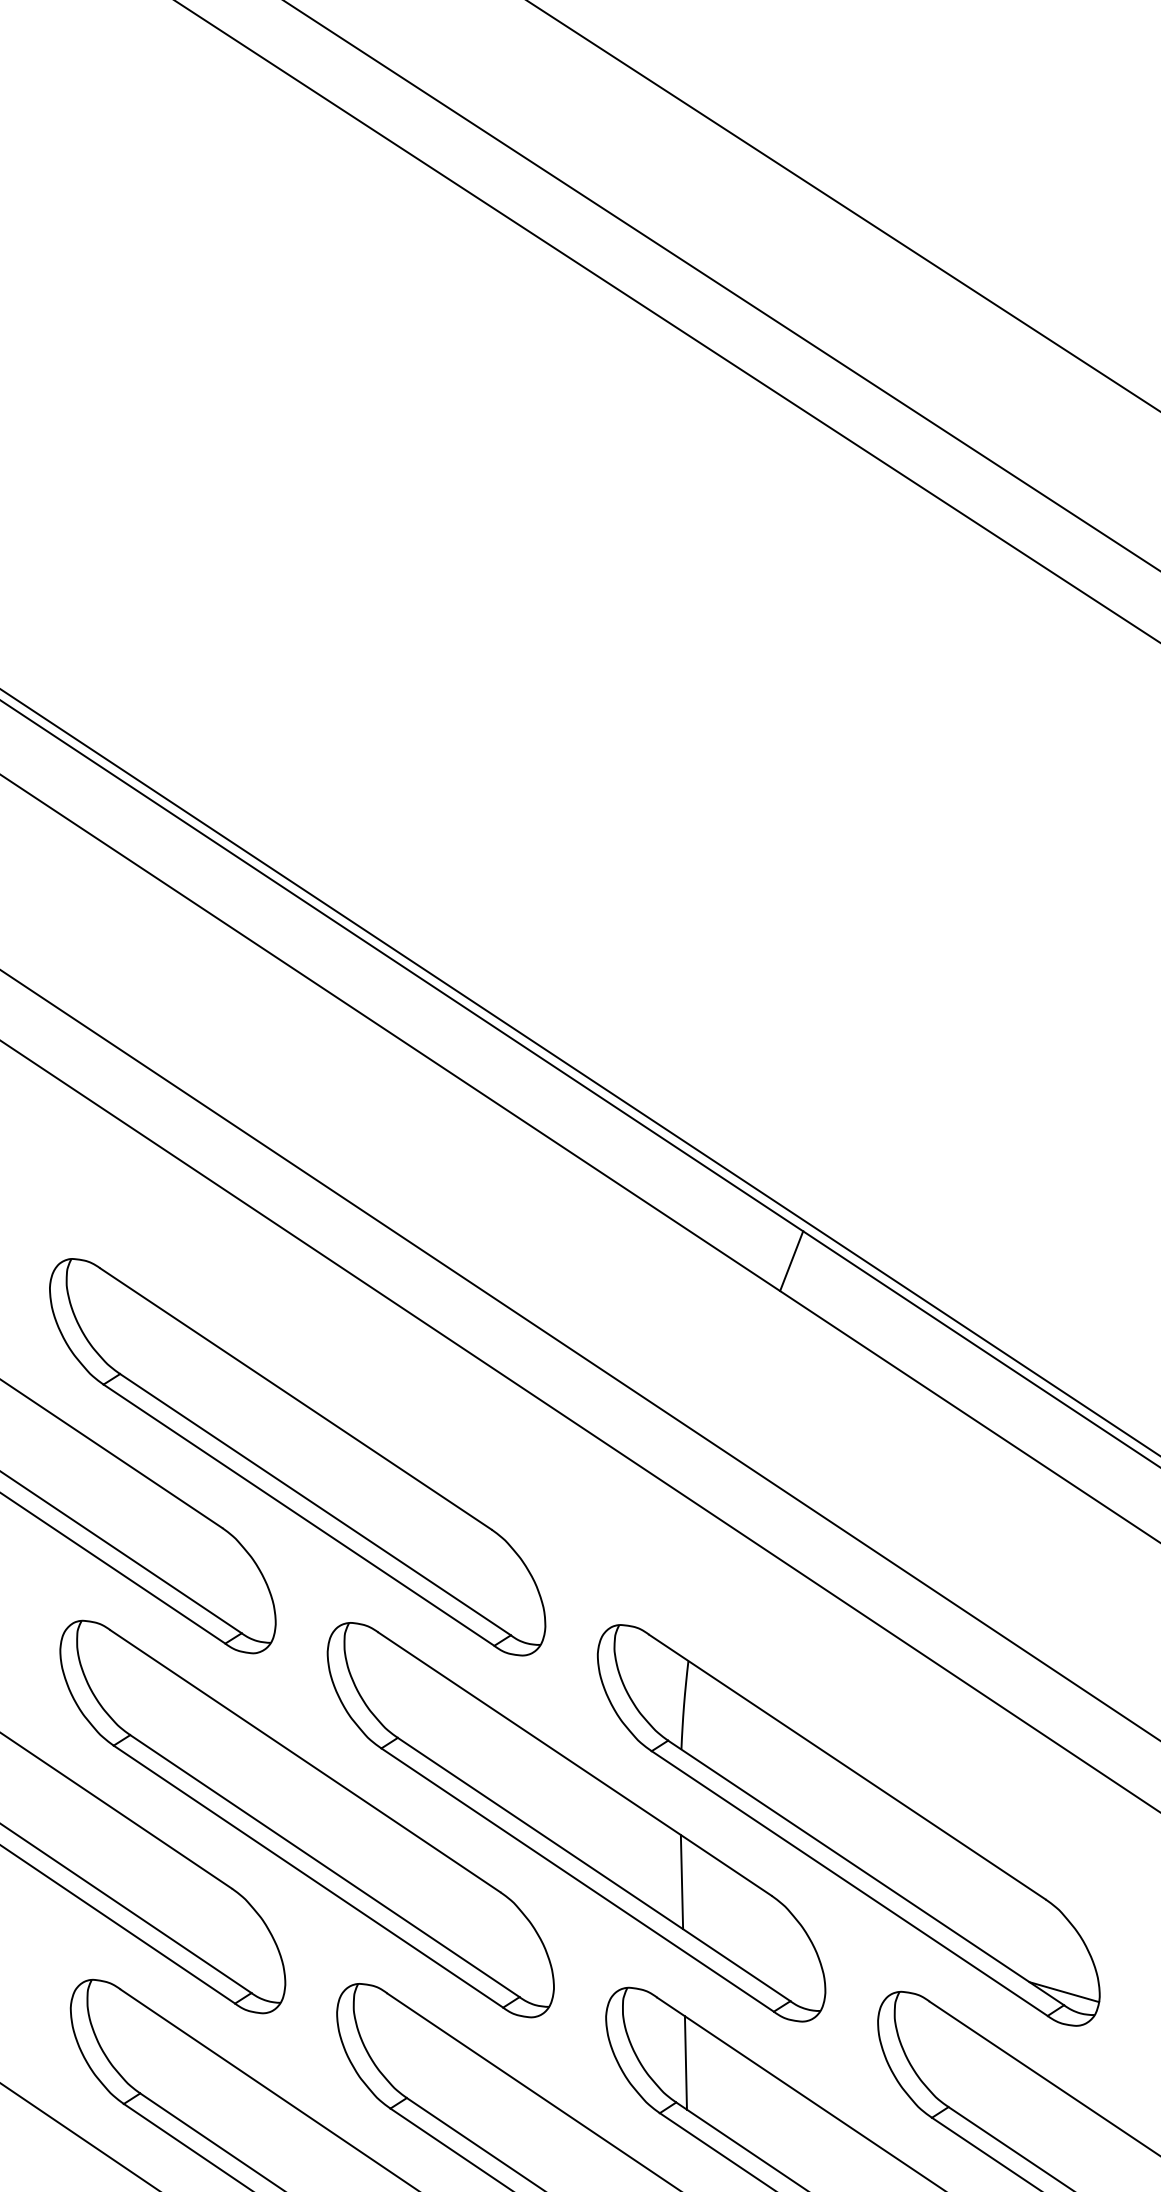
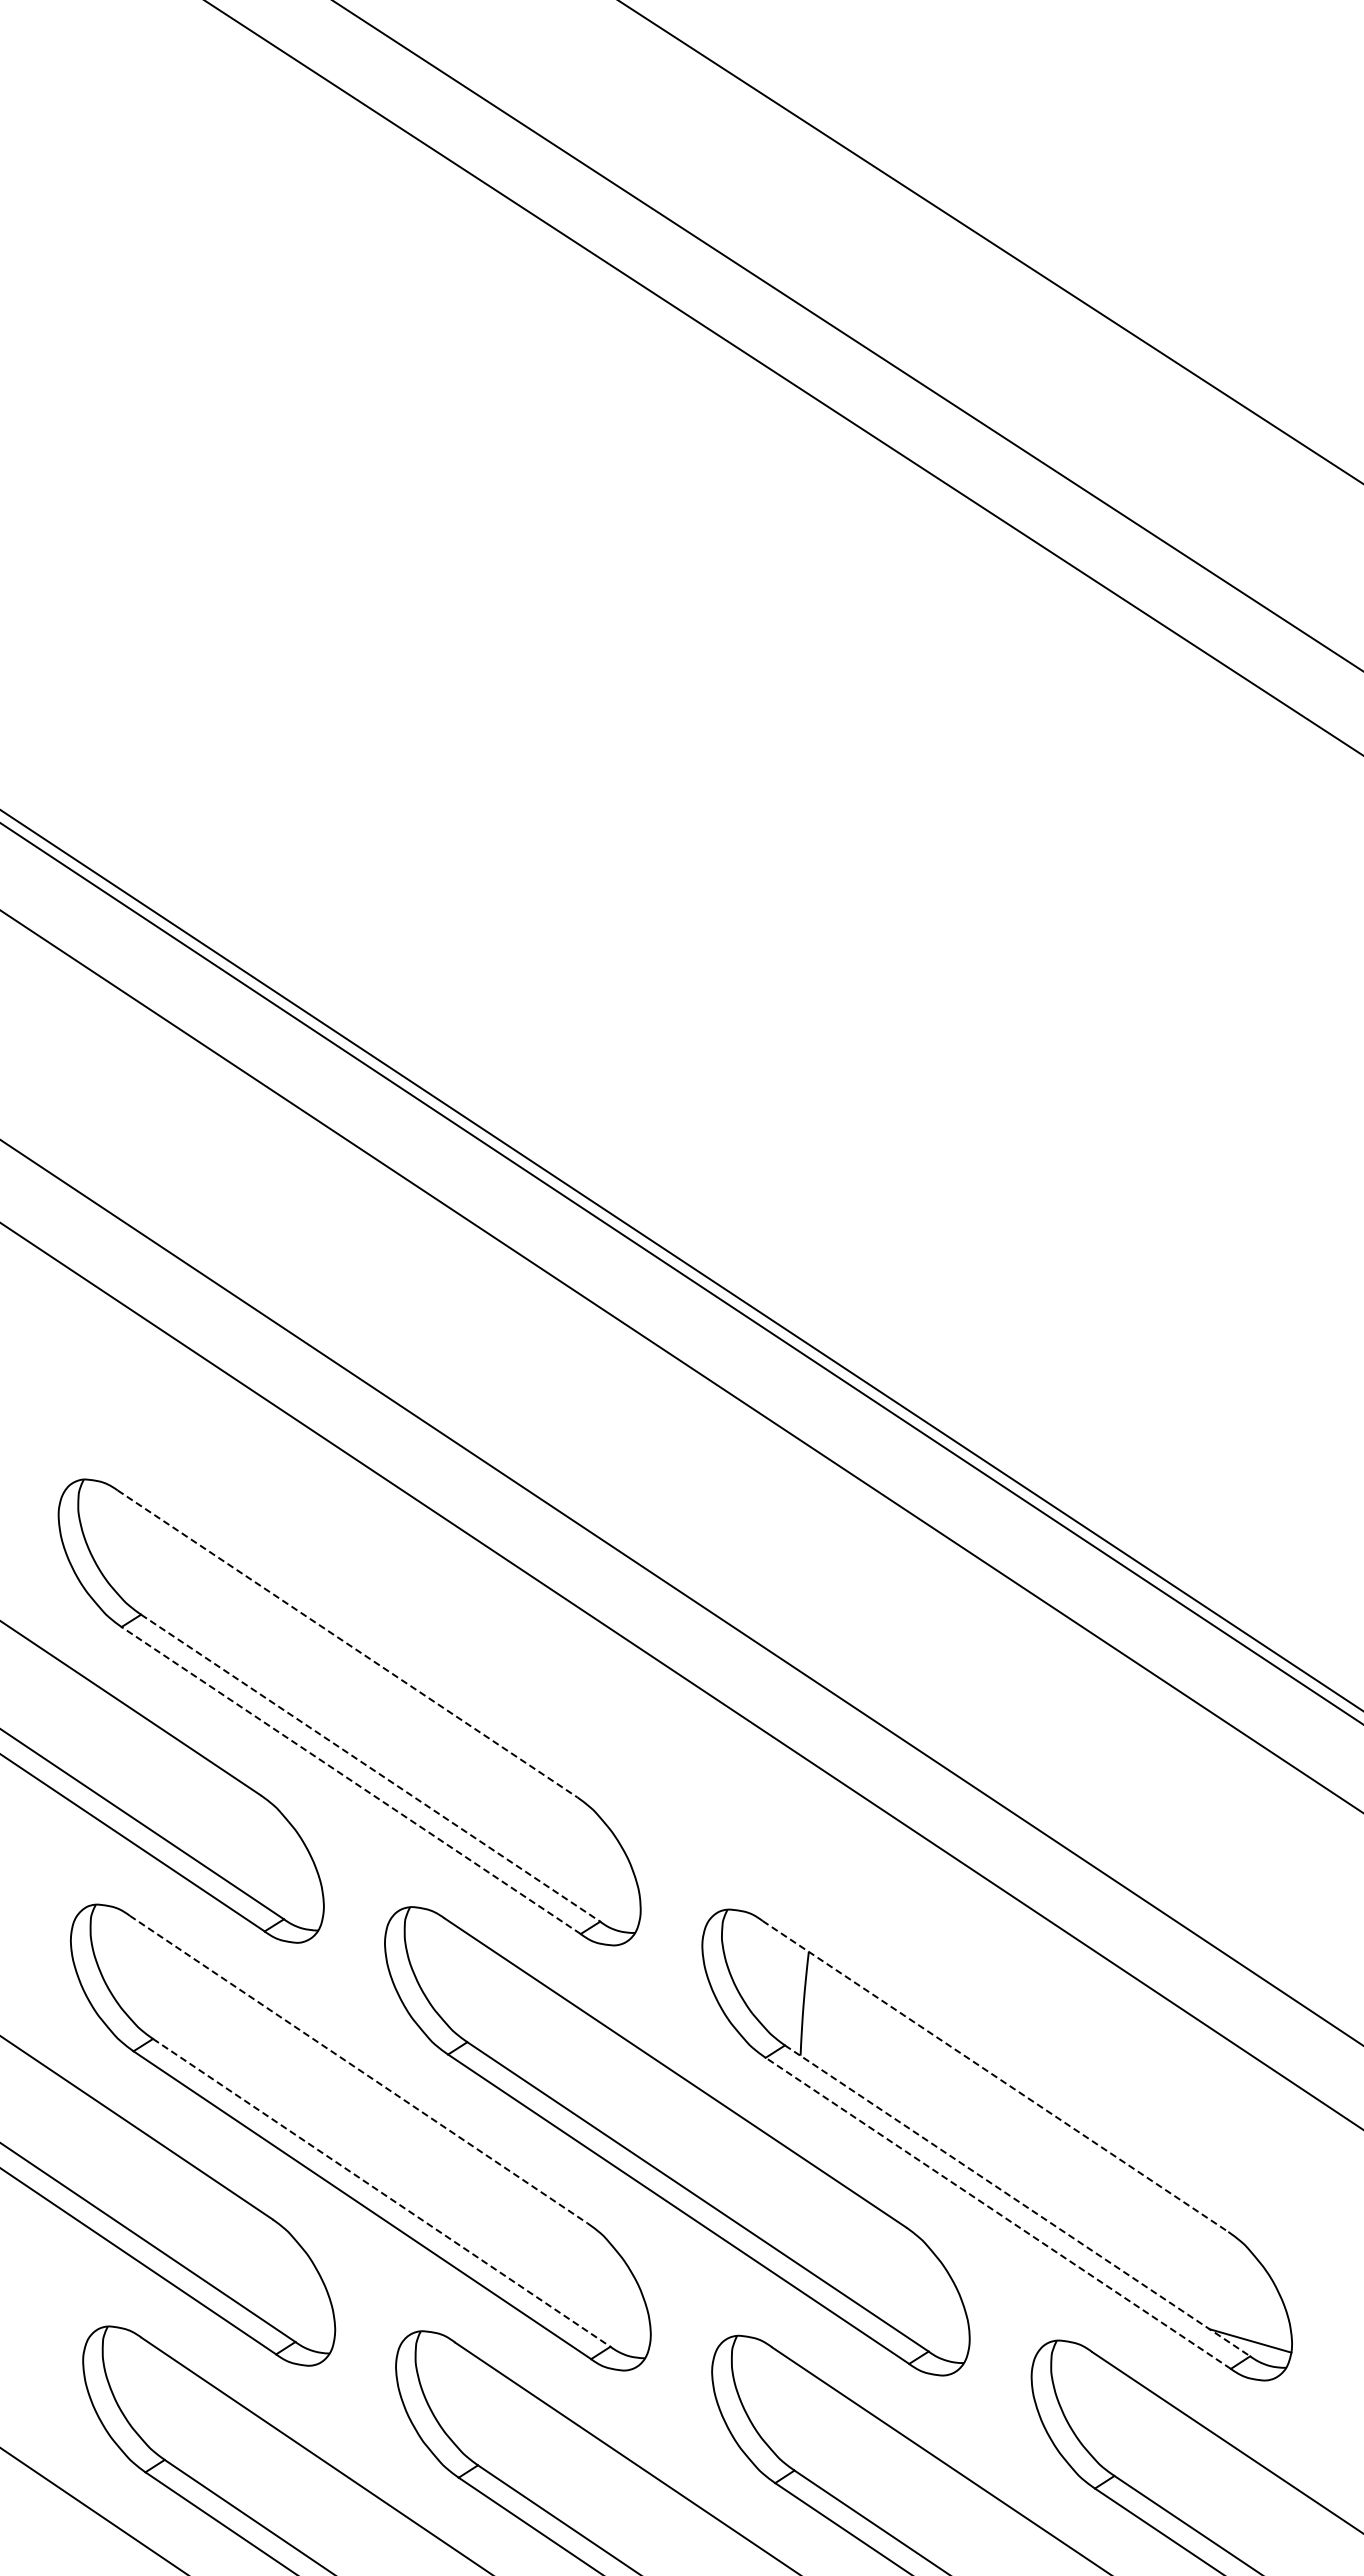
line: (791, 1260) -> (929, 1481), removed
line: (296, 1399) -> (348, 1644), solid -> dashed
line: (316, 1504) -> (371, 1768), solid -> dashed
line: (298, 1515) -> (350, 1780), solid -> dashed
line: (305, 1761) -> (358, 2069), solid -> dashed
line: (847, 1767) -> (995, 2076), solid -> dashed
line: (324, 1865) -> (381, 2192), solid -> dashed
line: (866, 1872) -> (1017, 2200), solid -> dashed
line: (681, 1881) -> (800, 2211), removed
line: (849, 1883) -> (998, 2213), solid -> dashed
line: (685, 2063) -> (805, 2424), removed

